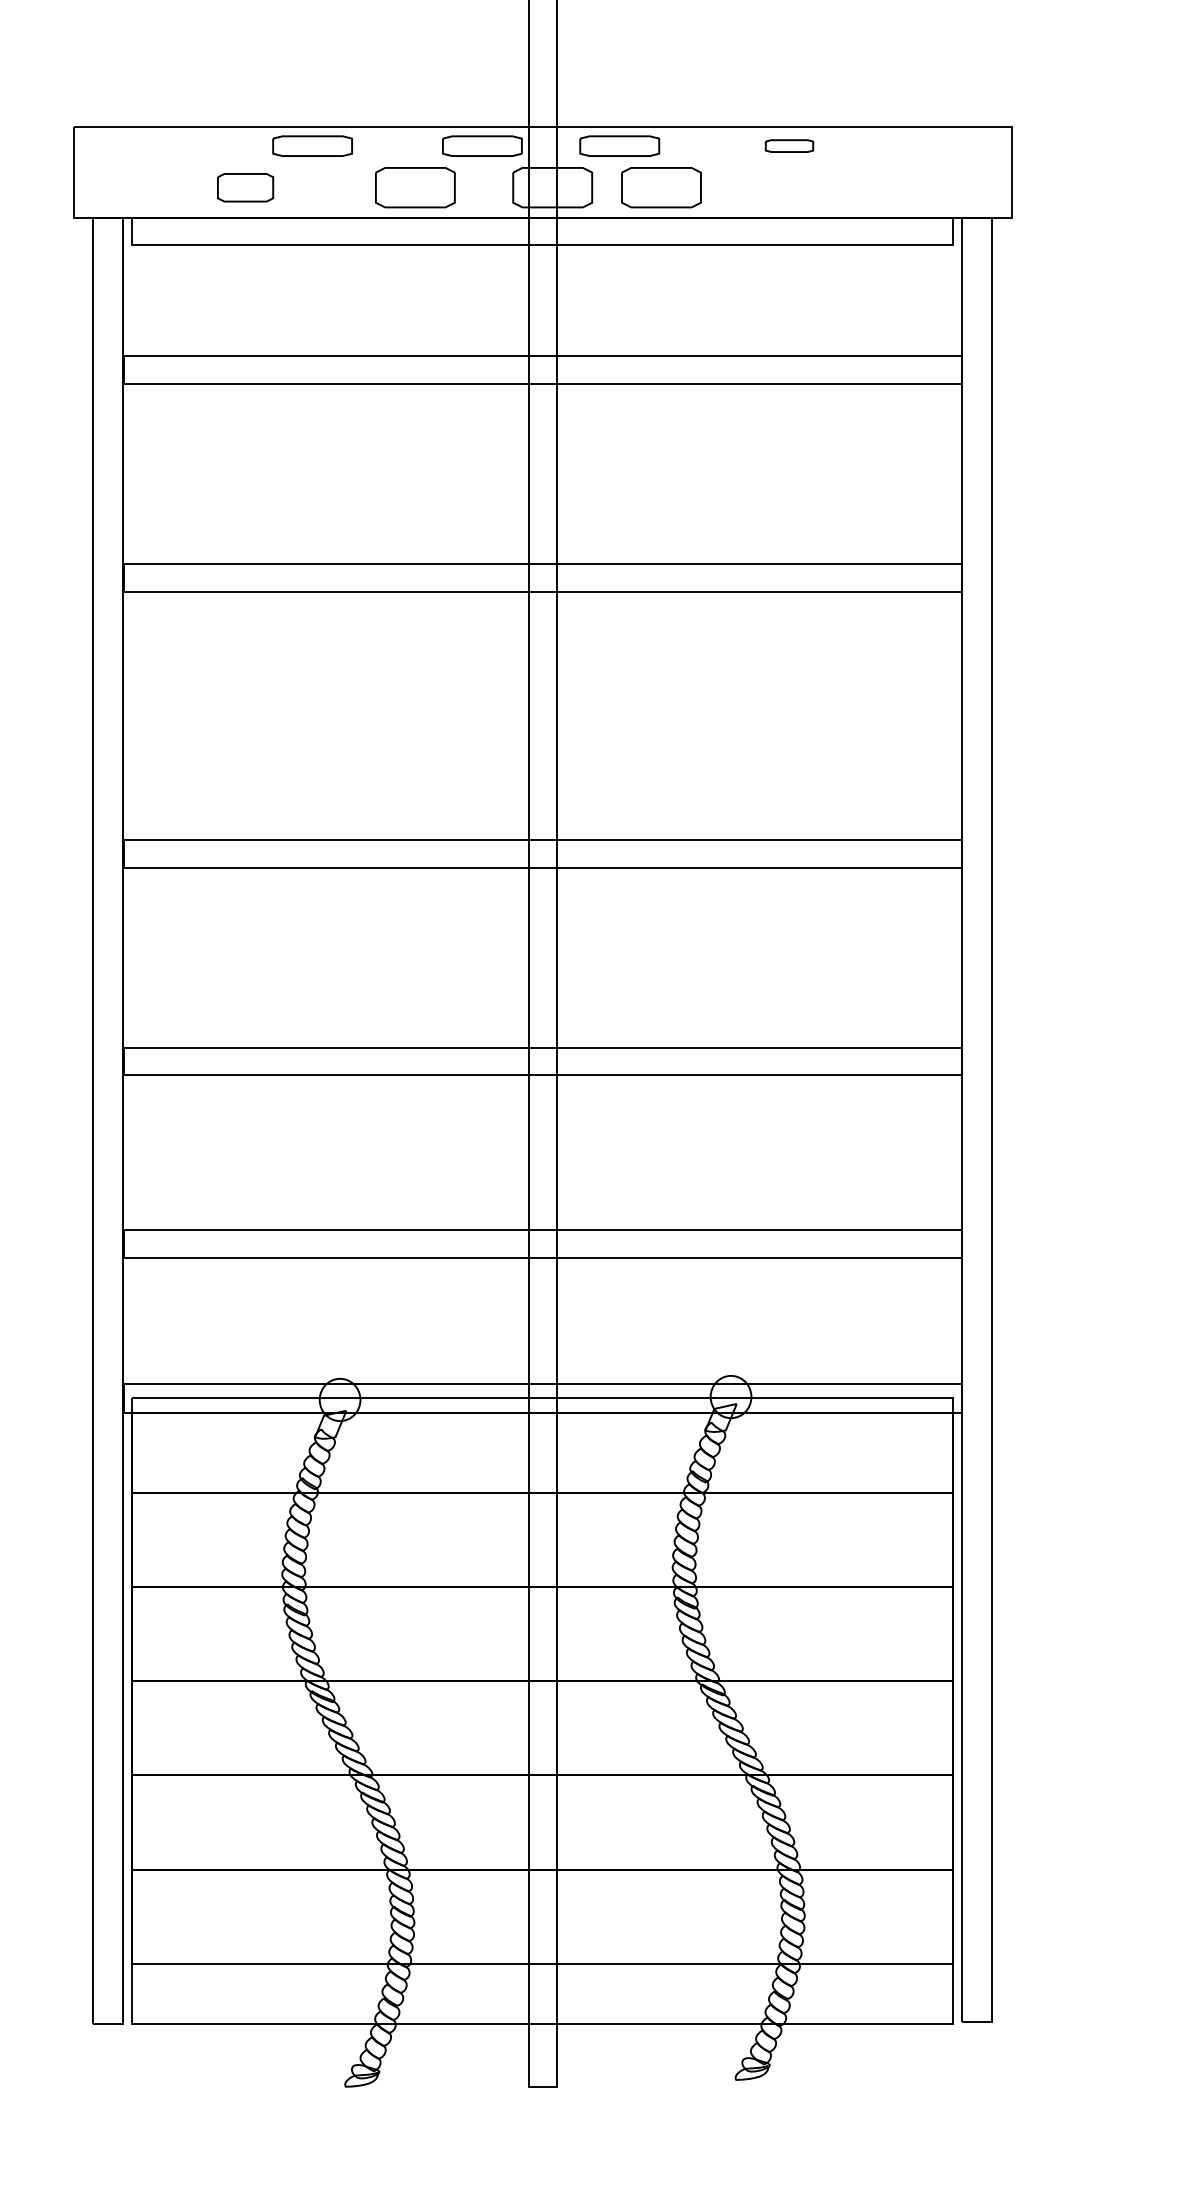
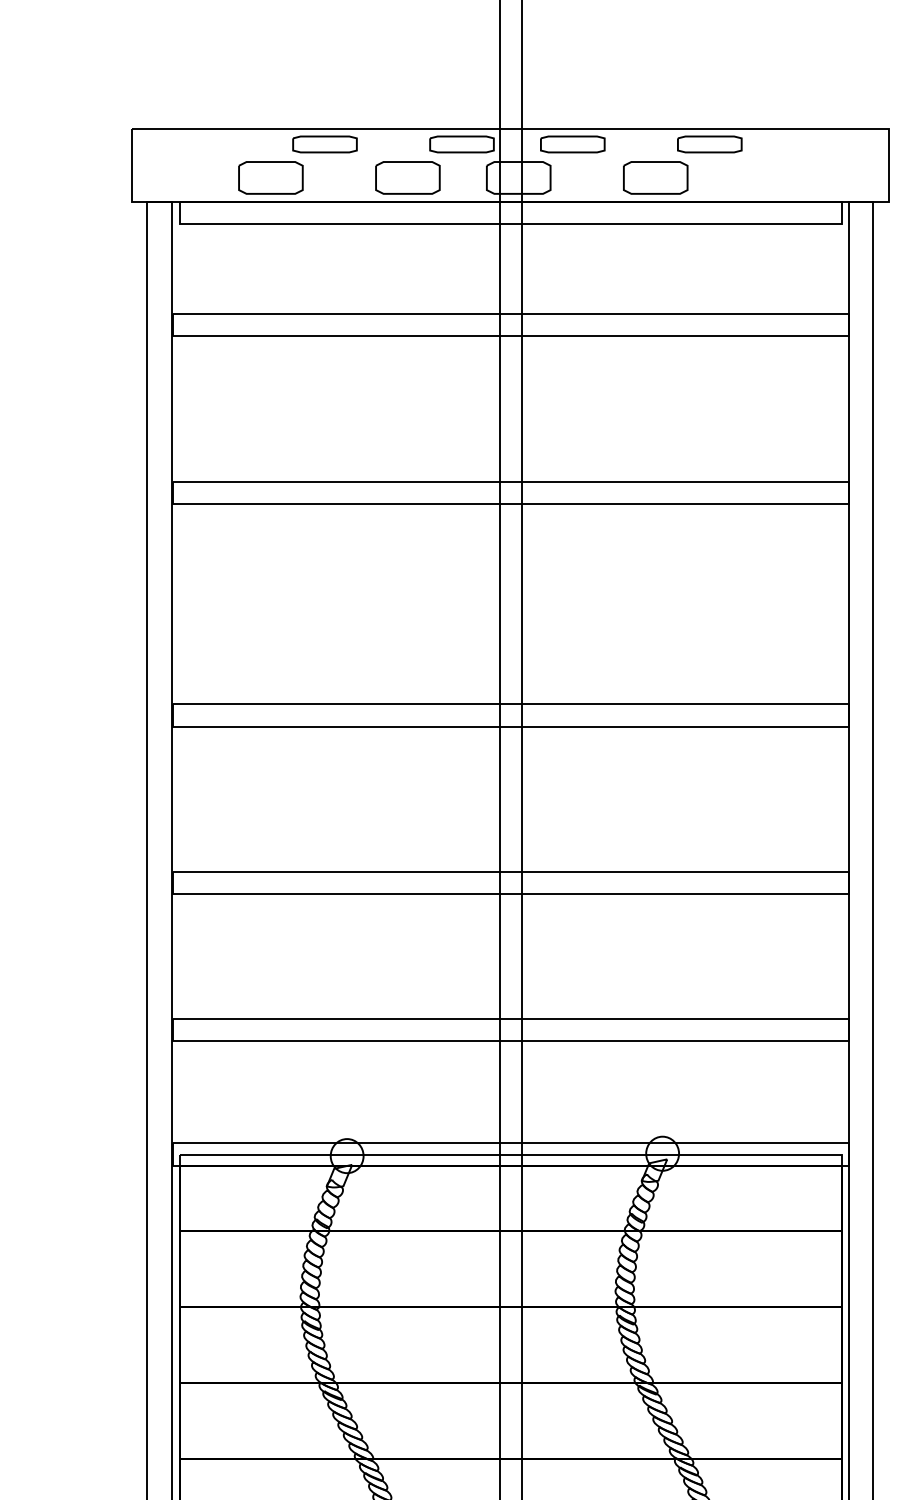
part: (789, 145) -> (709, 143), size x1.67
part: (245, 187) -> (270, 177), size x1.43
part: (661, 187) -> (655, 177), moved

